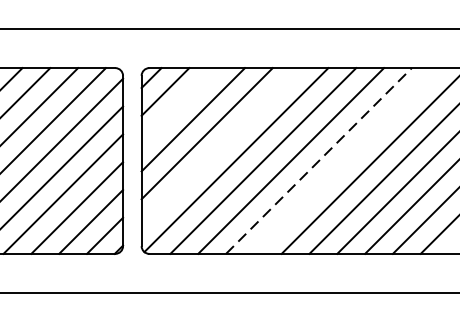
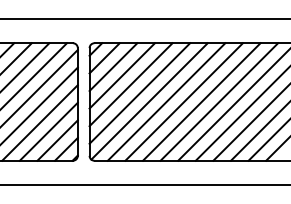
line: (179, 106) -> (113, 67), added
line: (220, 147) -> (139, 93), added
line: (320, 160) -> (202, 101), dashed -> solid
line: (346, 160) -> (219, 101), added

